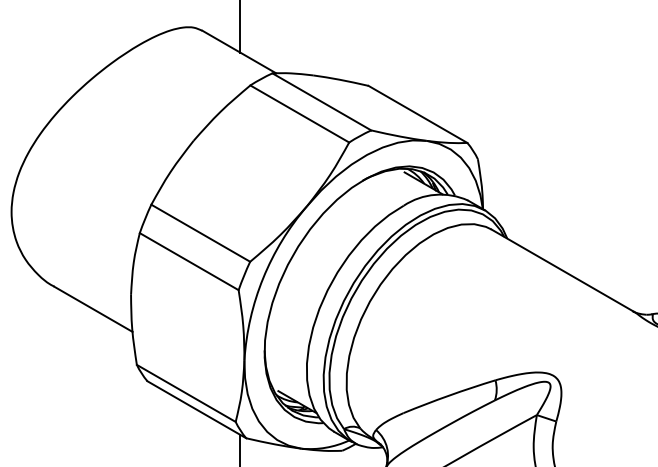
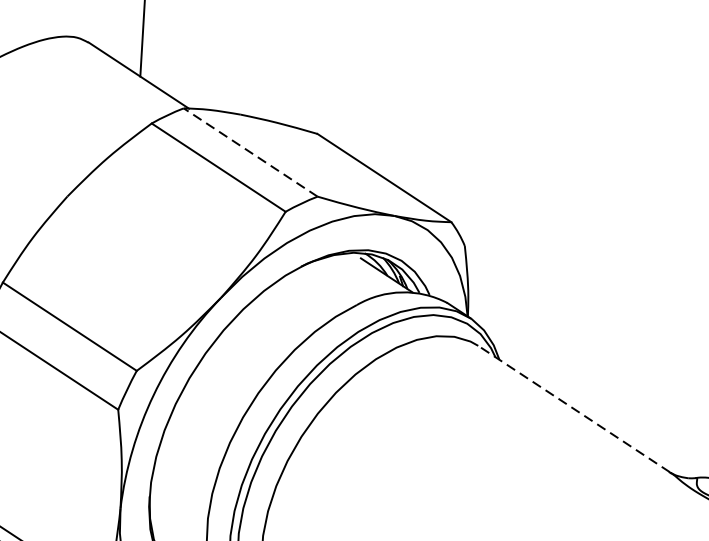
line: (321, 101) -> (250, 151), solid -> dashed
line: (562, 270) -> (574, 409), solid -> dashed

